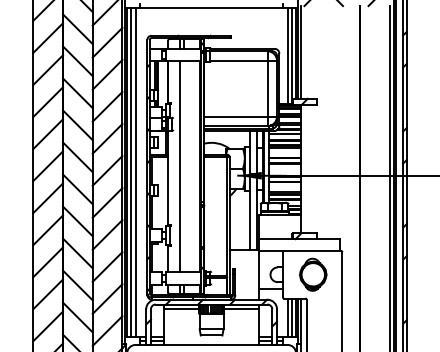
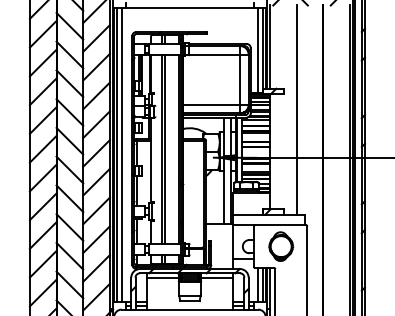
line: (330, 122) -> (296, 109), added
line: (184, 166) -> (165, 149), added

